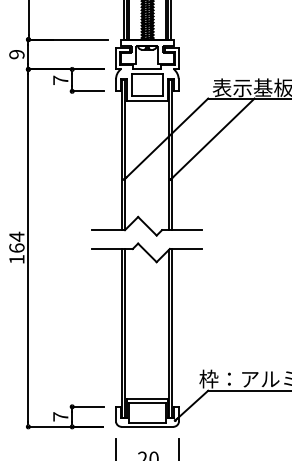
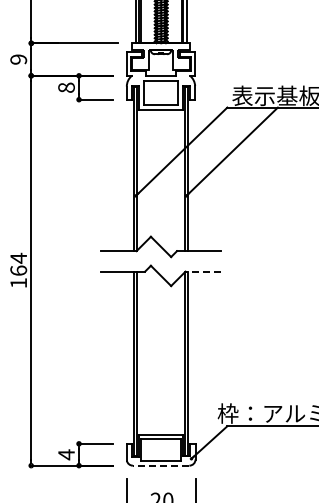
text: (60, 80) -> (66, 87), 7 -> 8
line: (186, 248) -> (203, 271), solid -> dashed
text: (60, 416) -> (66, 454), 7 -> 4
line: (146, 426) -> (160, 465), solid -> dashed

